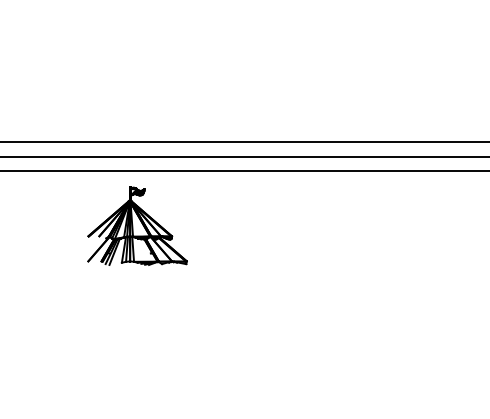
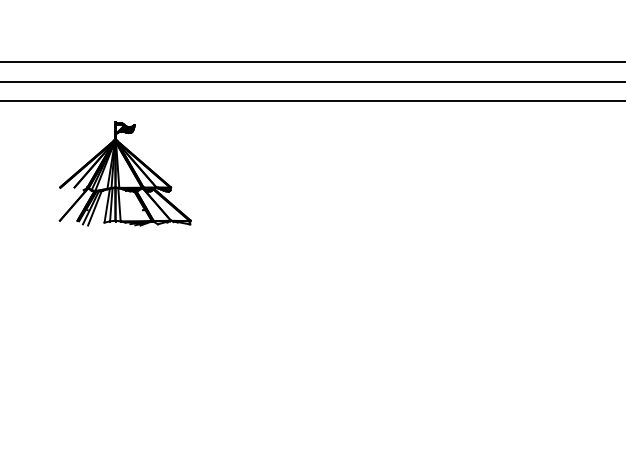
part: (137, 225) -> (125, 173), moved

